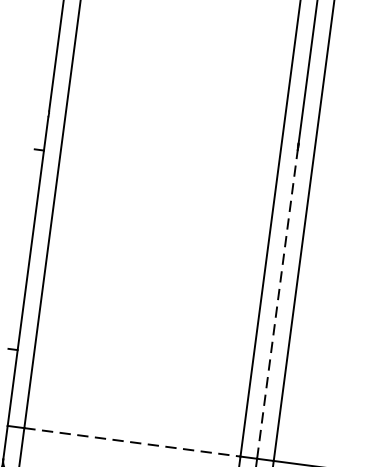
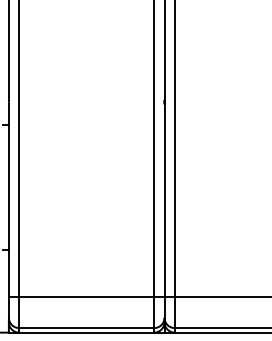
line: (277, 304) -> (164, 200), dashed -> solid
line: (133, 441) -> (87, 296), dashed -> solid

